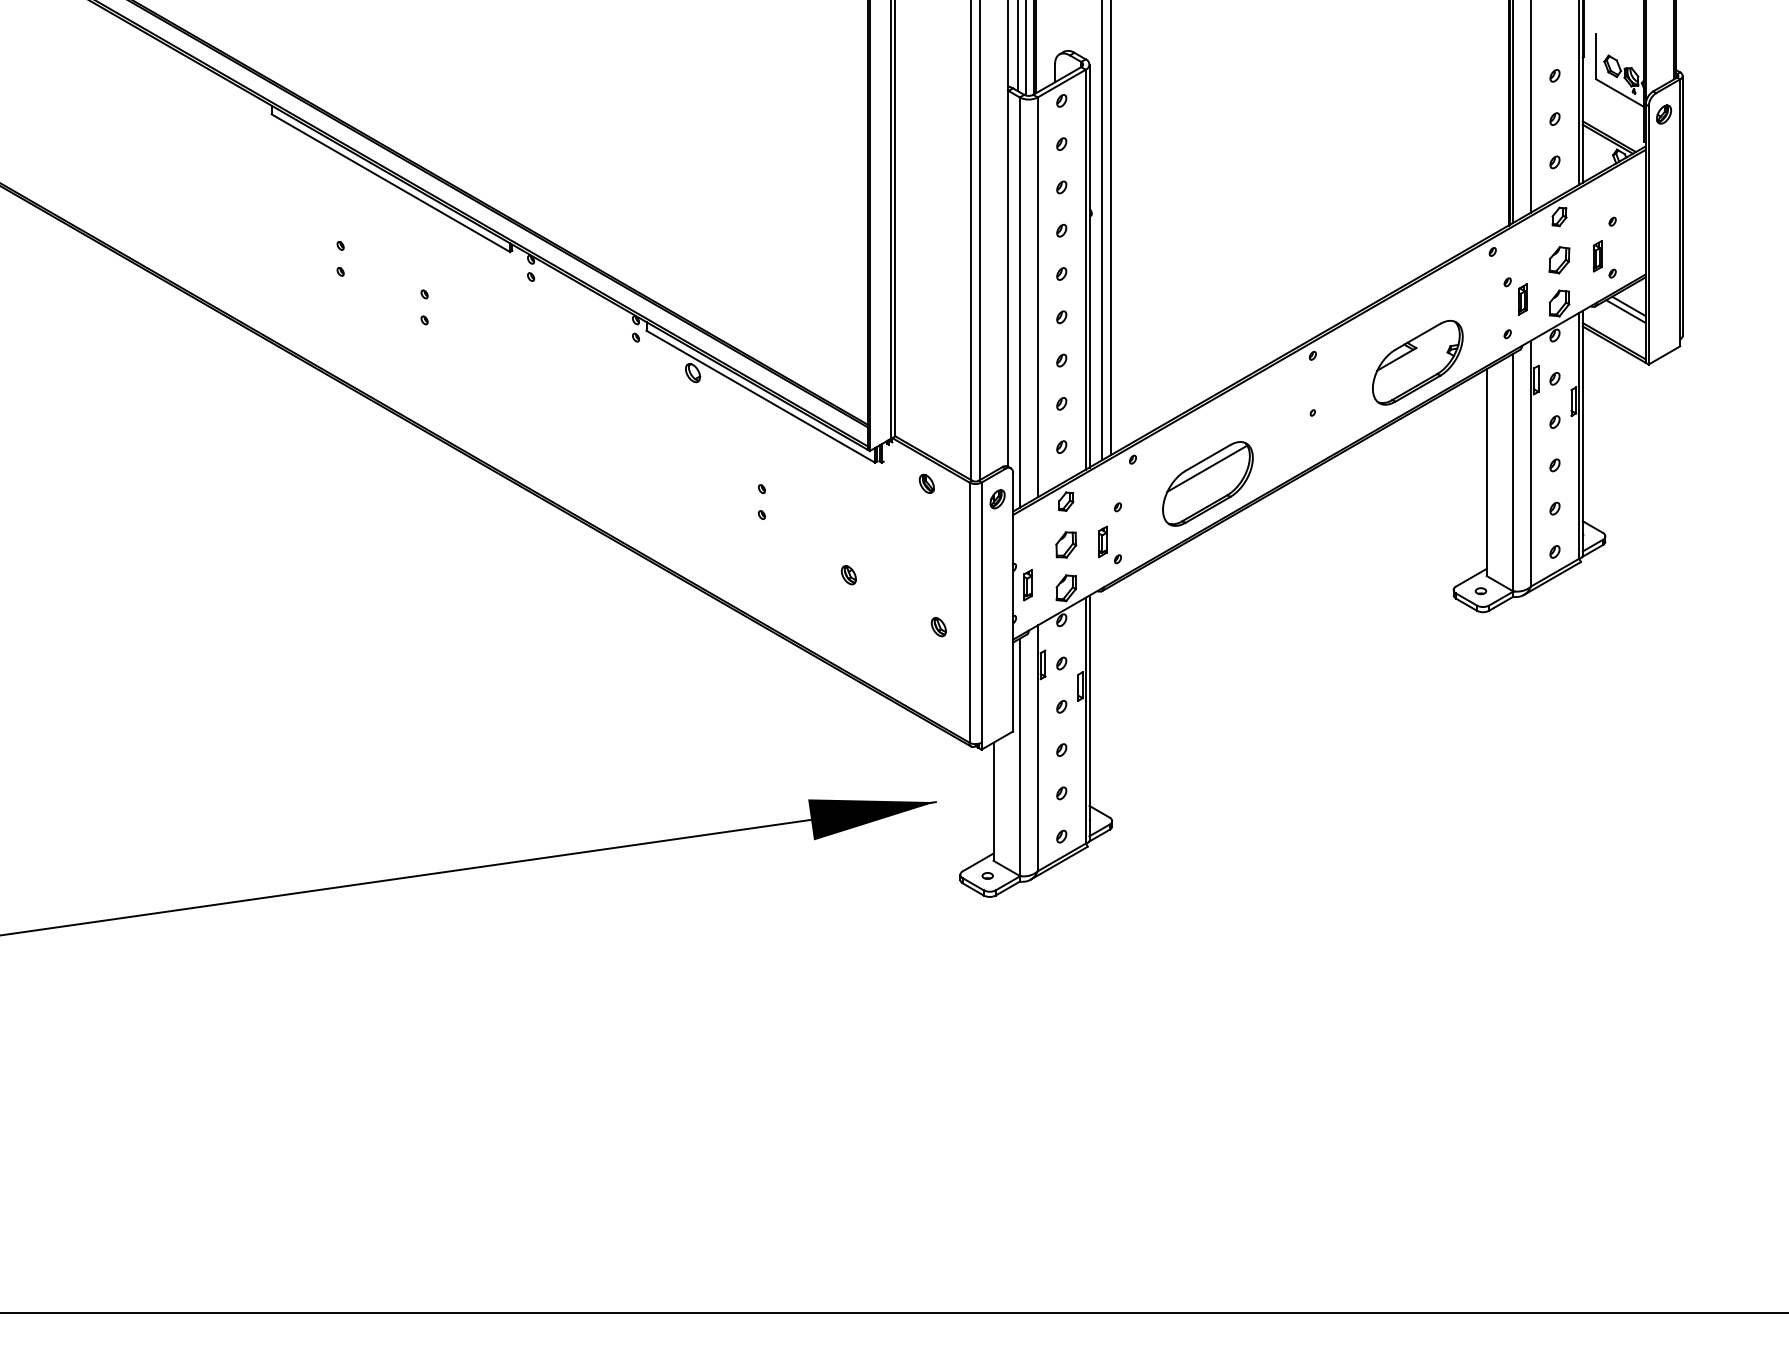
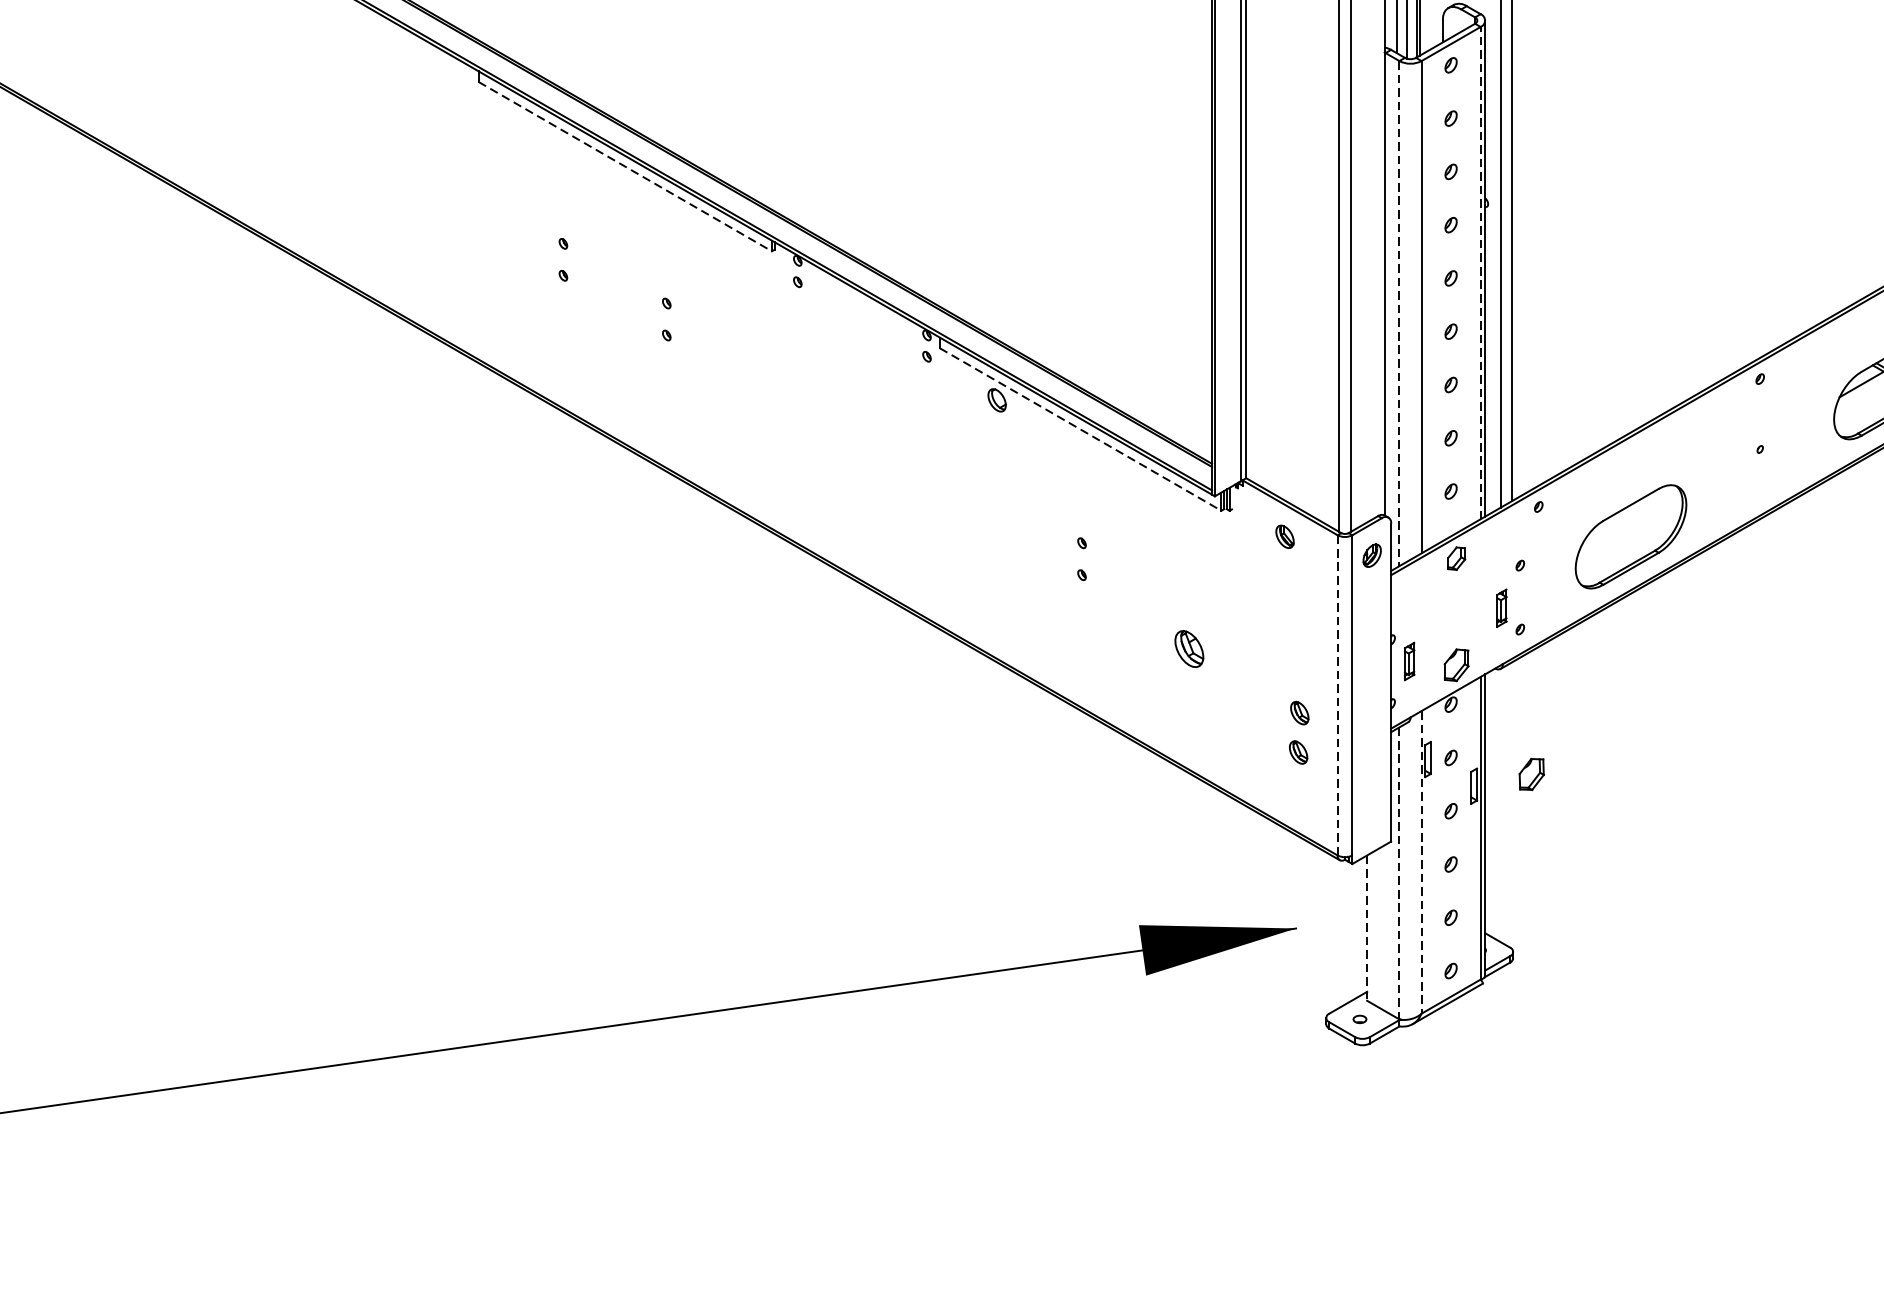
line: (390, 183) -> (624, 167), solid -> dashed
line: (1085, 269) -> (1480, 272), solid -> dashed
line: (1019, 303) -> (1399, 314), solid -> dashed
line: (761, 397) -> (1081, 430), solid -> dashed
line: (1207, 468) -> (1630, 517), removed
part: (1066, 544) -> (1532, 773), moved
part: (848, 575) -> (1188, 649), size x1.6
line: (969, 612) -> (1337, 695), solid -> dashed
part: (937, 659) -> (1298, 752), added
line: (1037, 748) -> (1421, 862), solid -> dashed
line: (1019, 757) -> (1399, 873), solid -> dashed
line: (993, 802) -> (1367, 928), solid -> dashed

